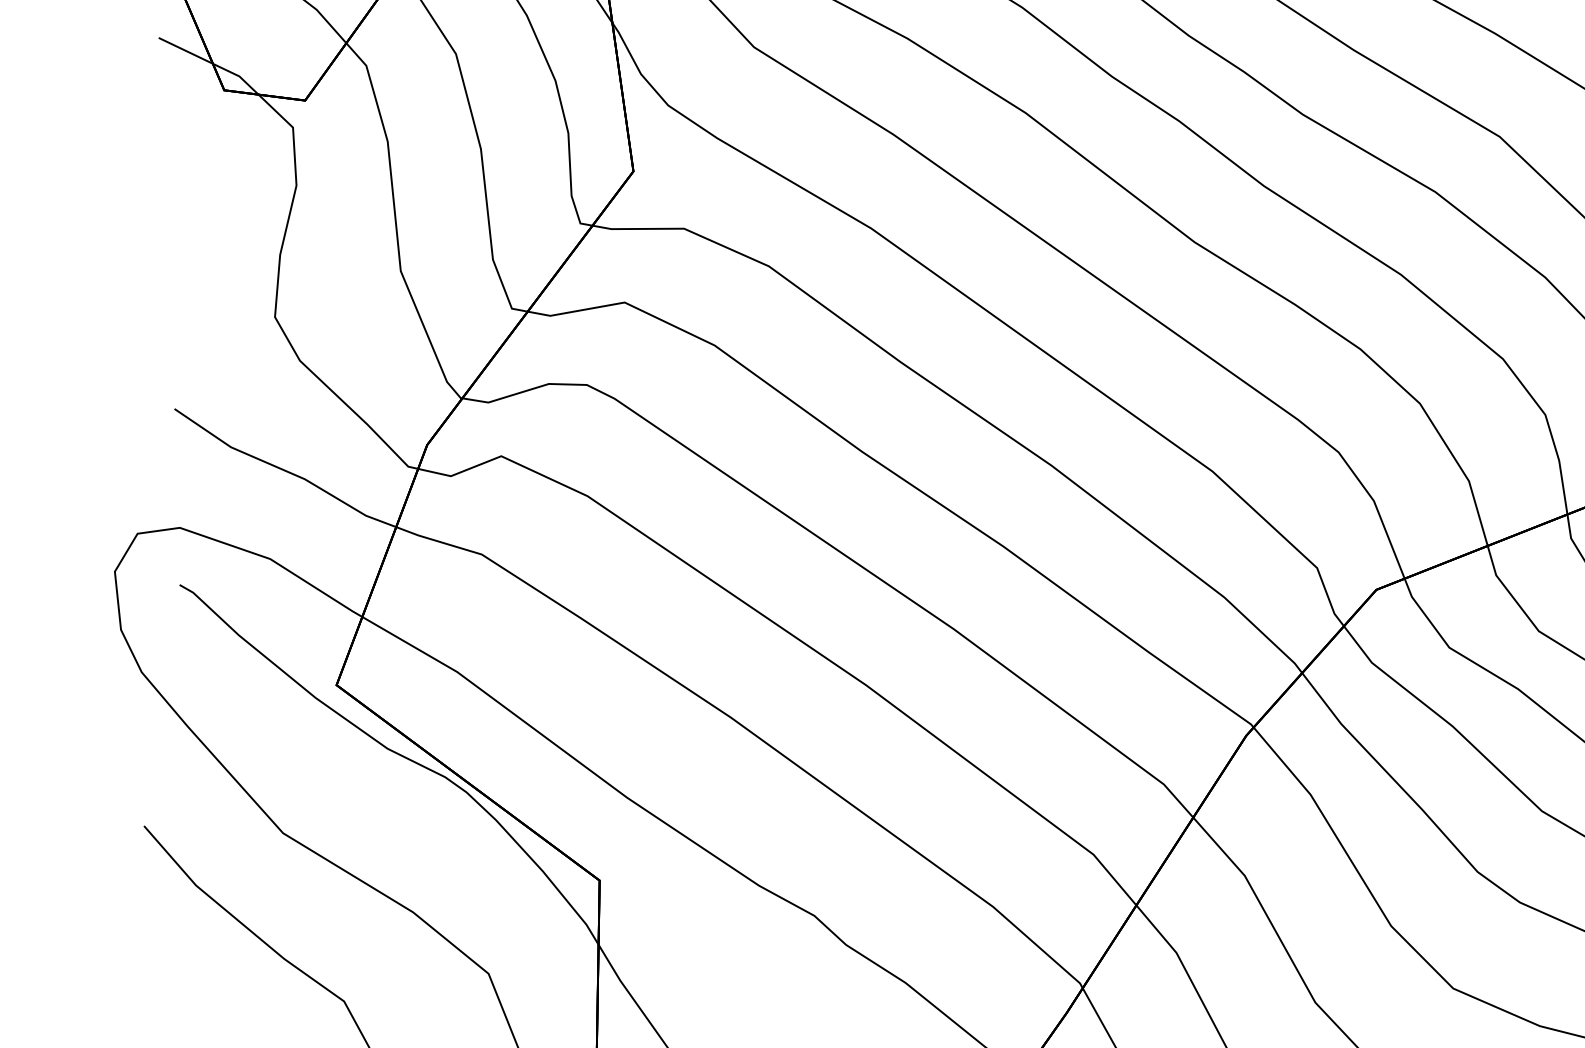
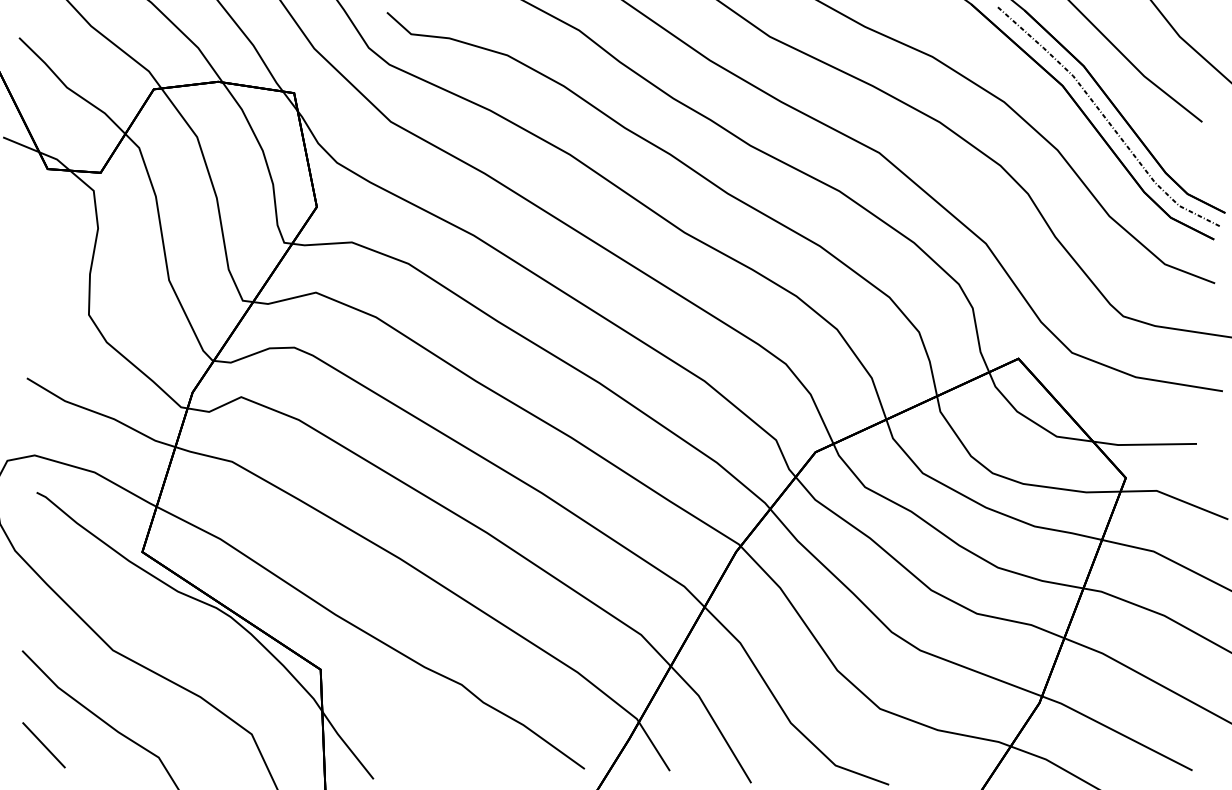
line: (168, 973) -> (43, 745), added

